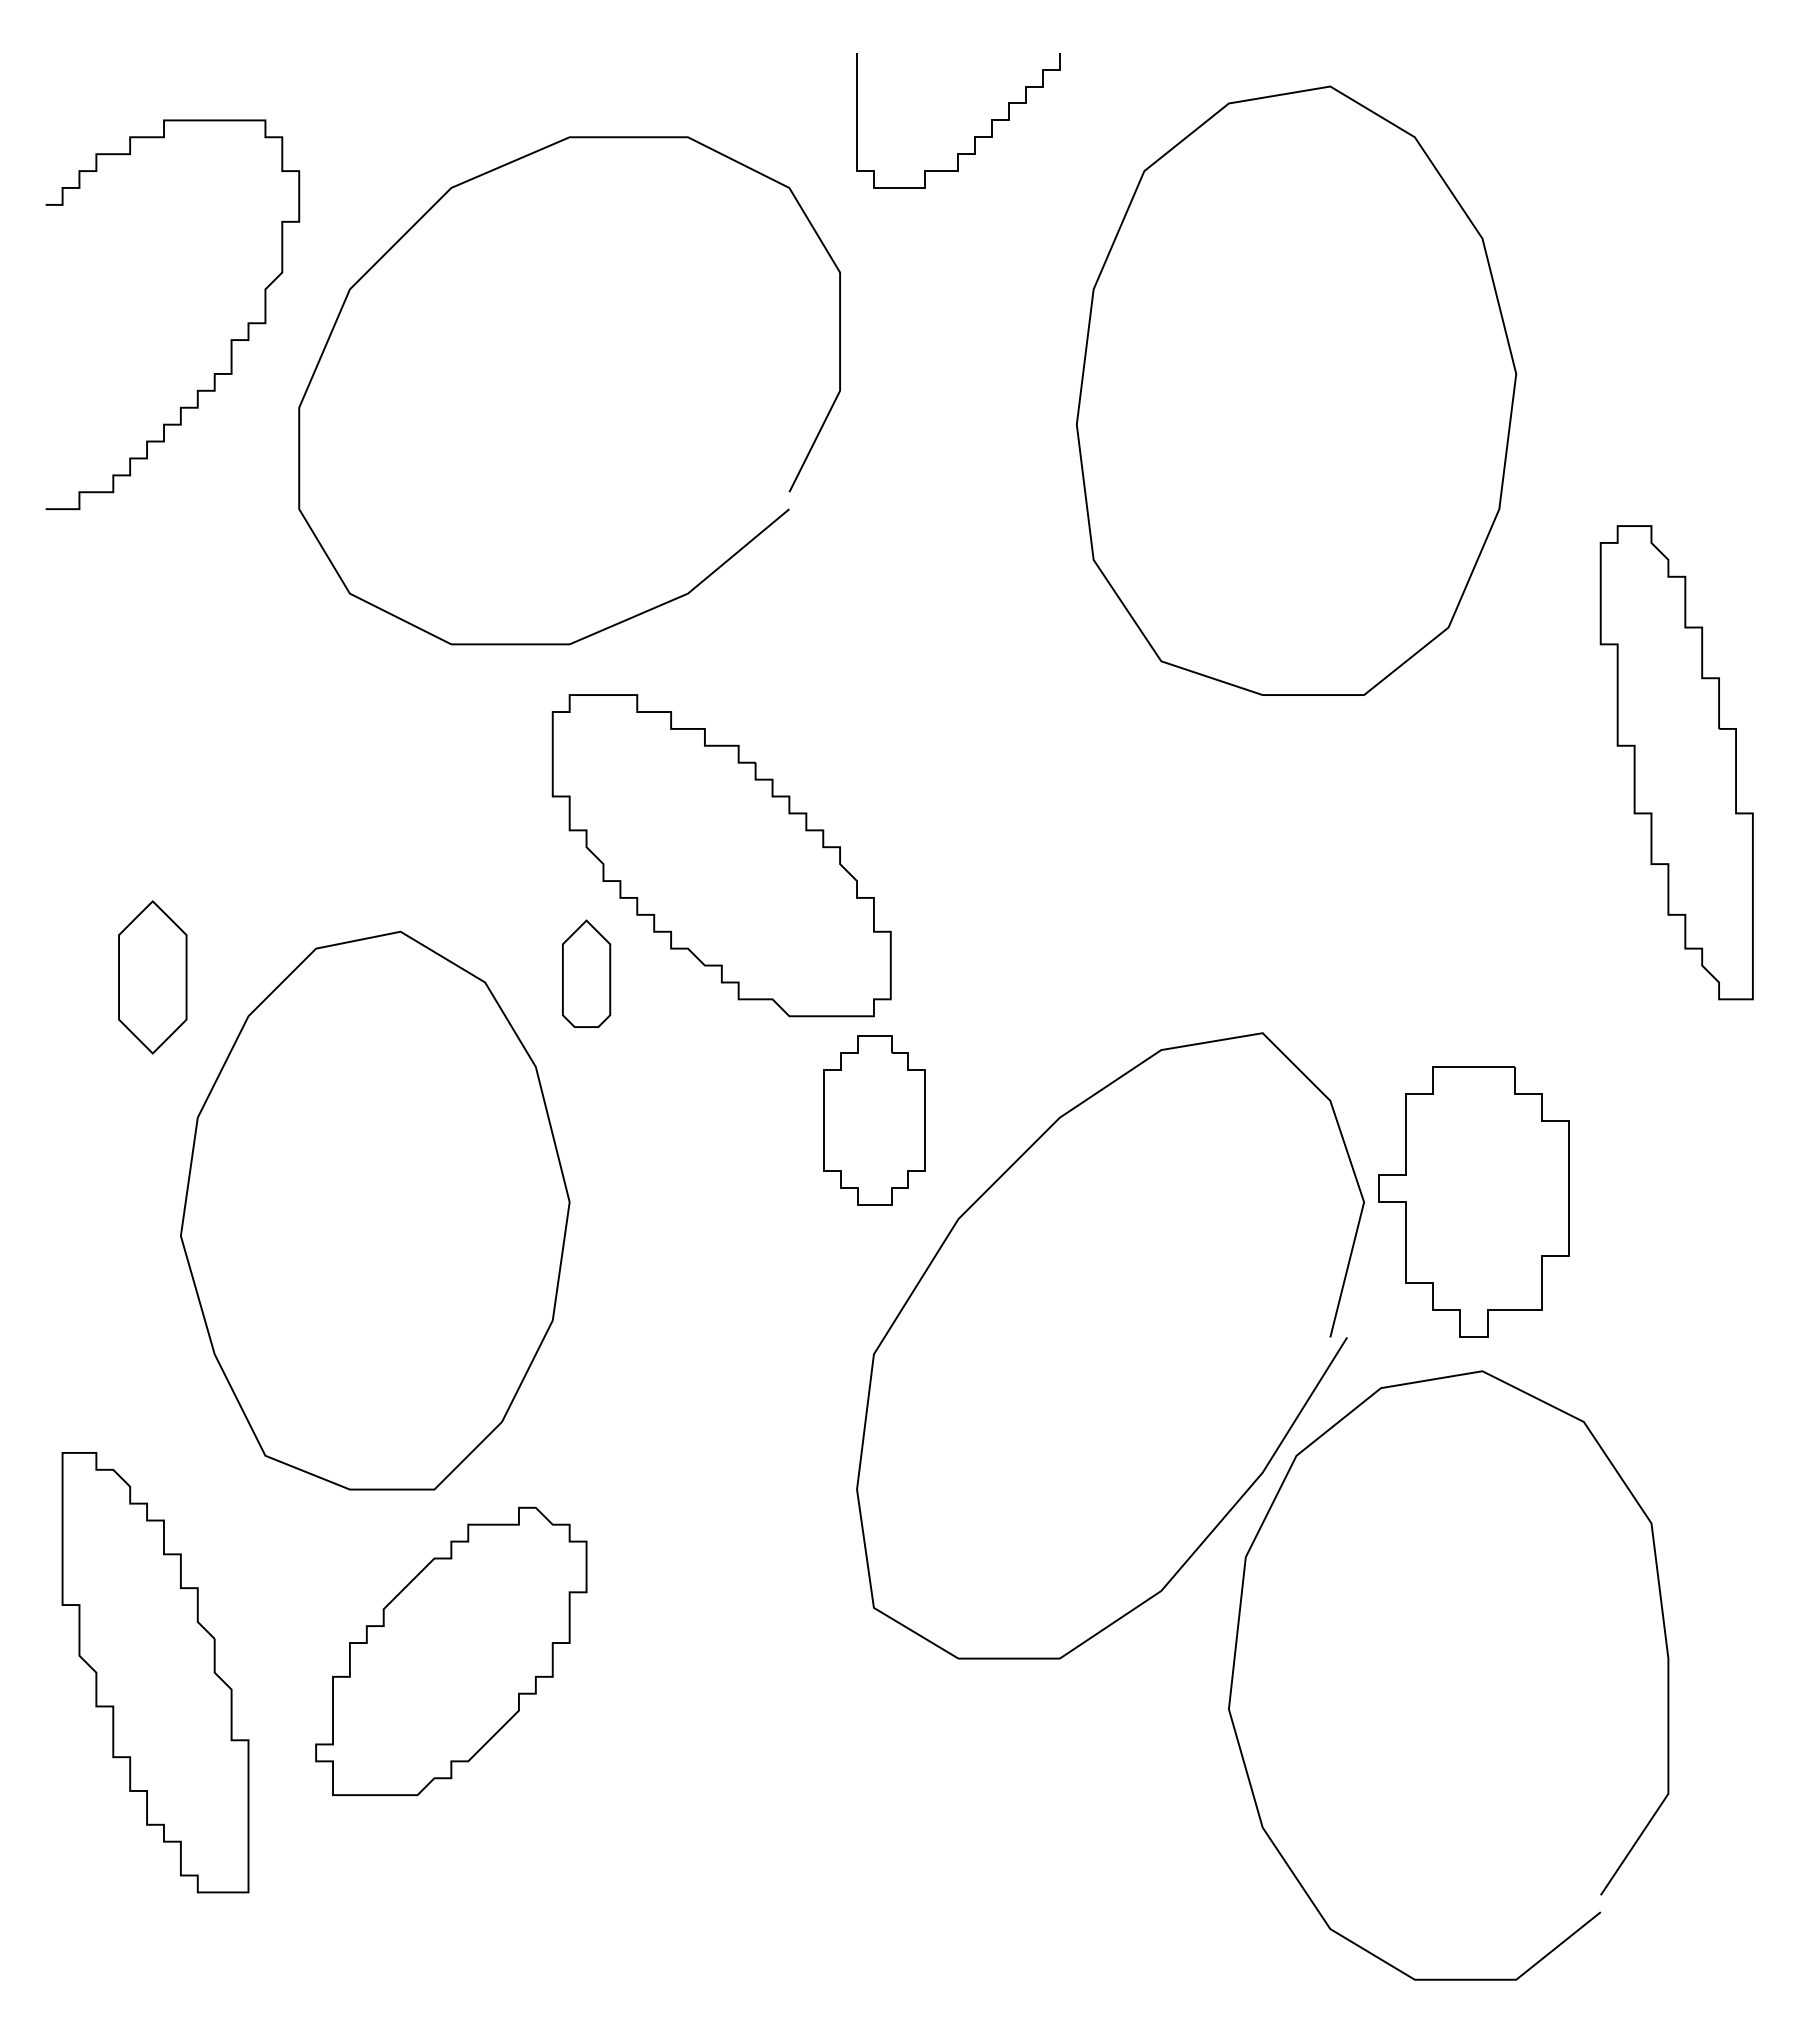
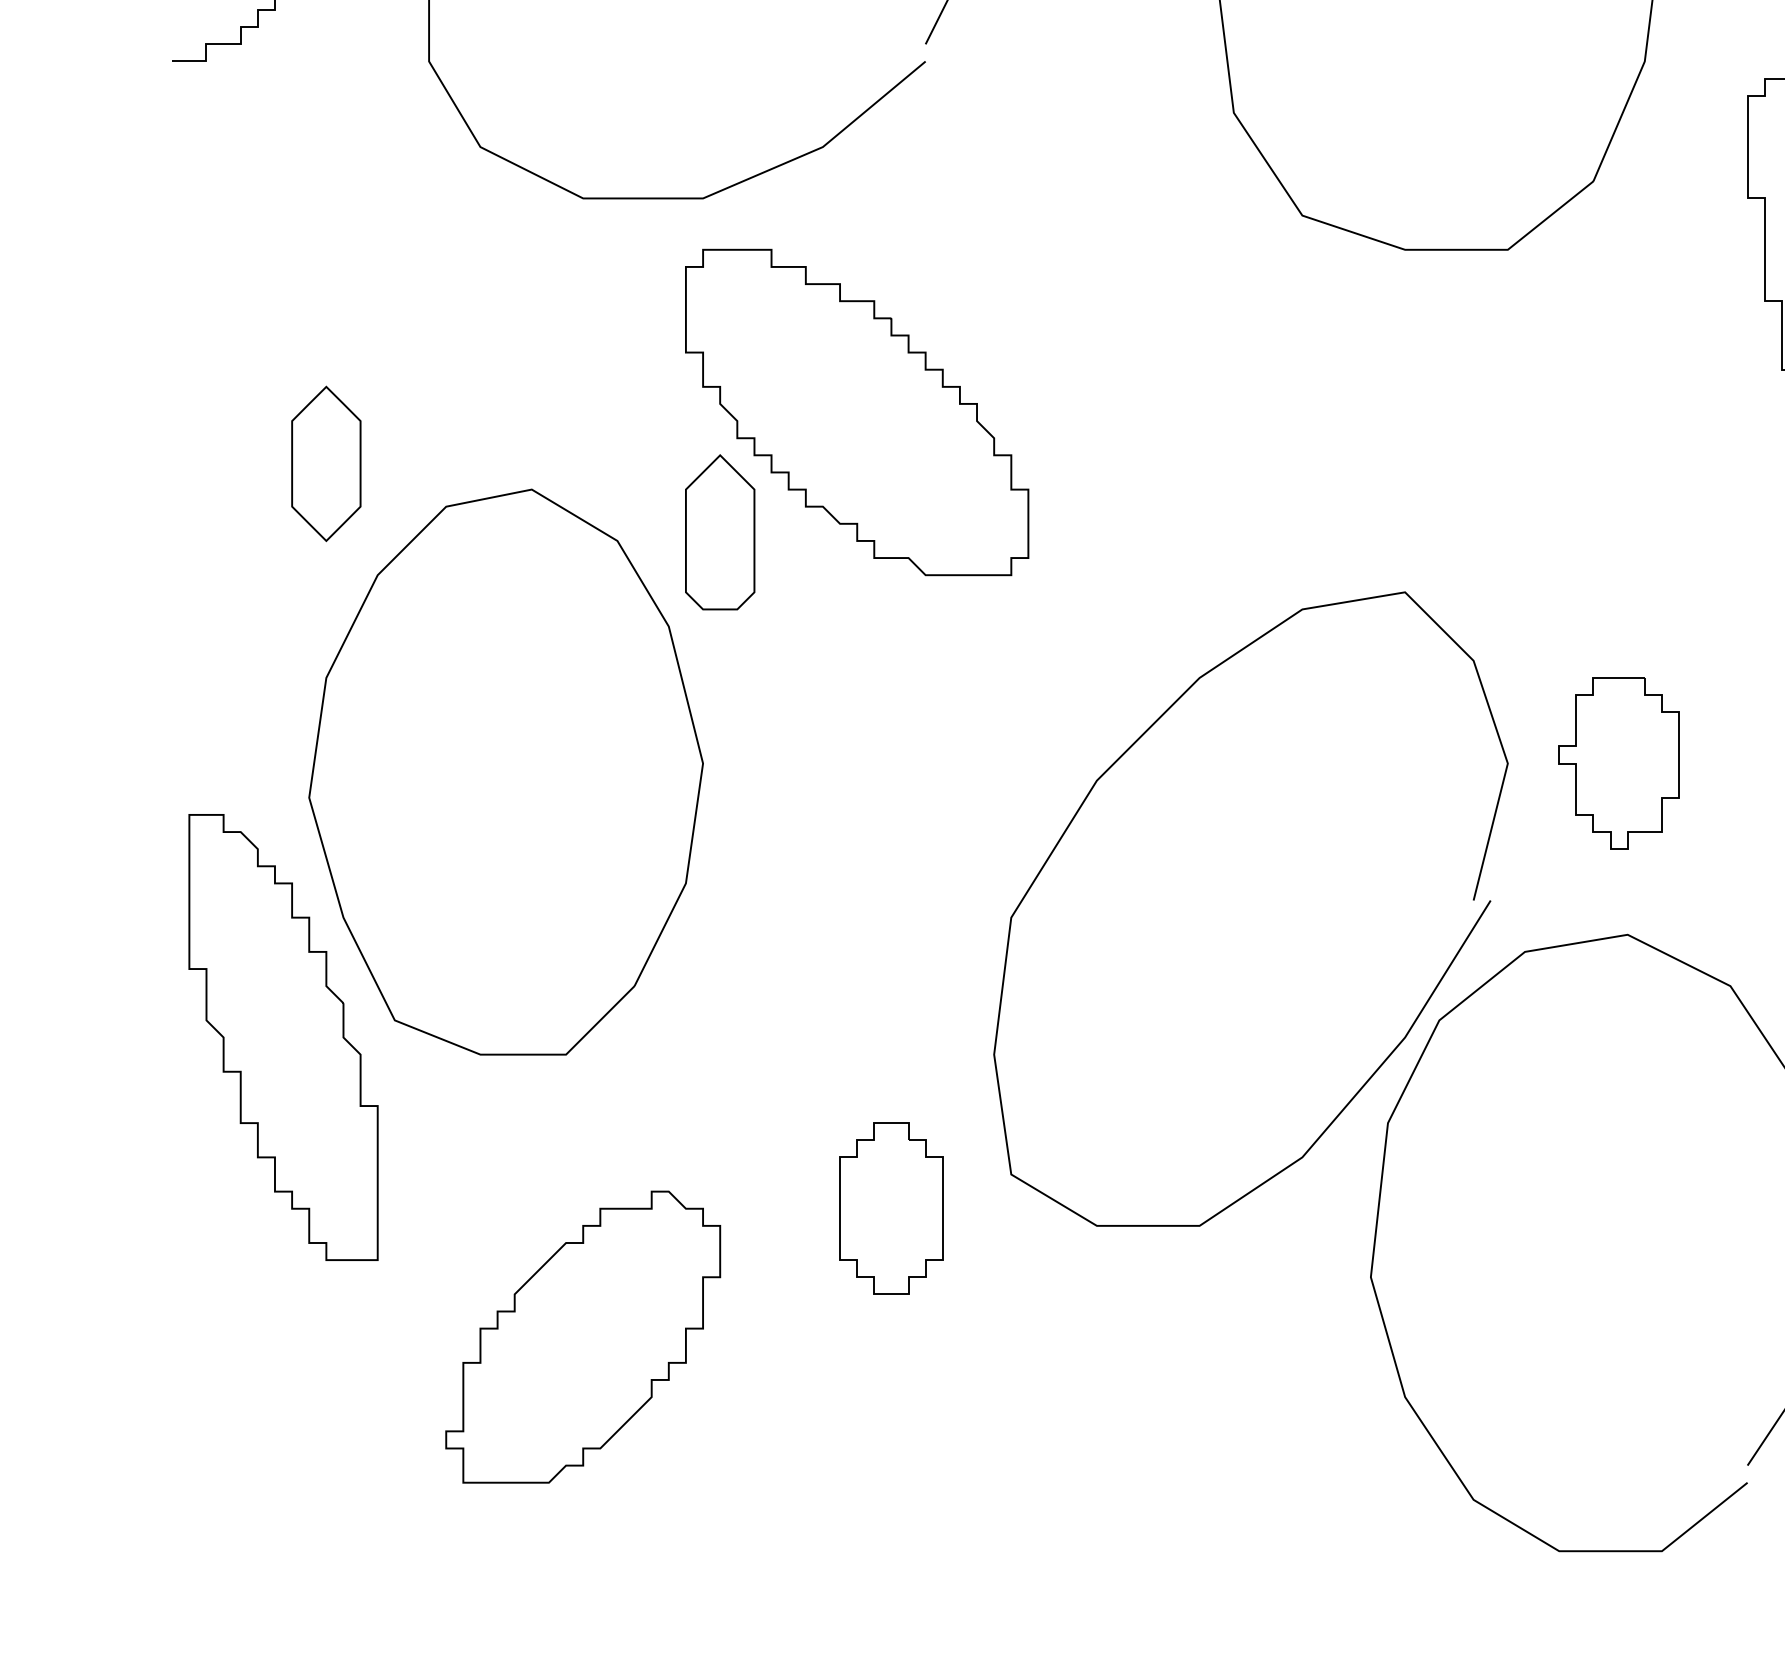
part: (586, 973) -> (720, 531), size x1.43
part: (152, 977) -> (326, 463), moved
part: (874, 1120) -> (891, 1208), moved
part: (1473, 1202) -> (1618, 763), size x0.62
part: (451, 1650) -> (583, 1336), moved
part: (155, 1672) -> (283, 1037), moved

